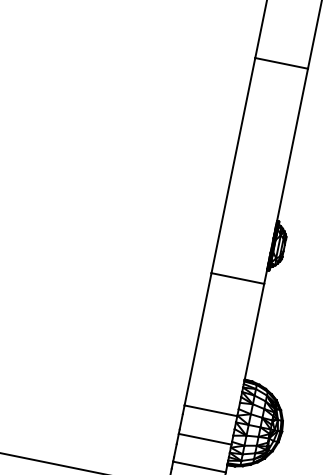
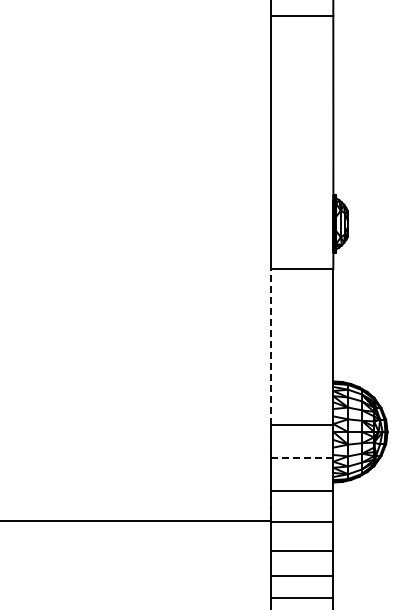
line: (198, 339) -> (271, 346), solid -> dashed
line: (204, 439) -> (301, 458), solid -> dashed

